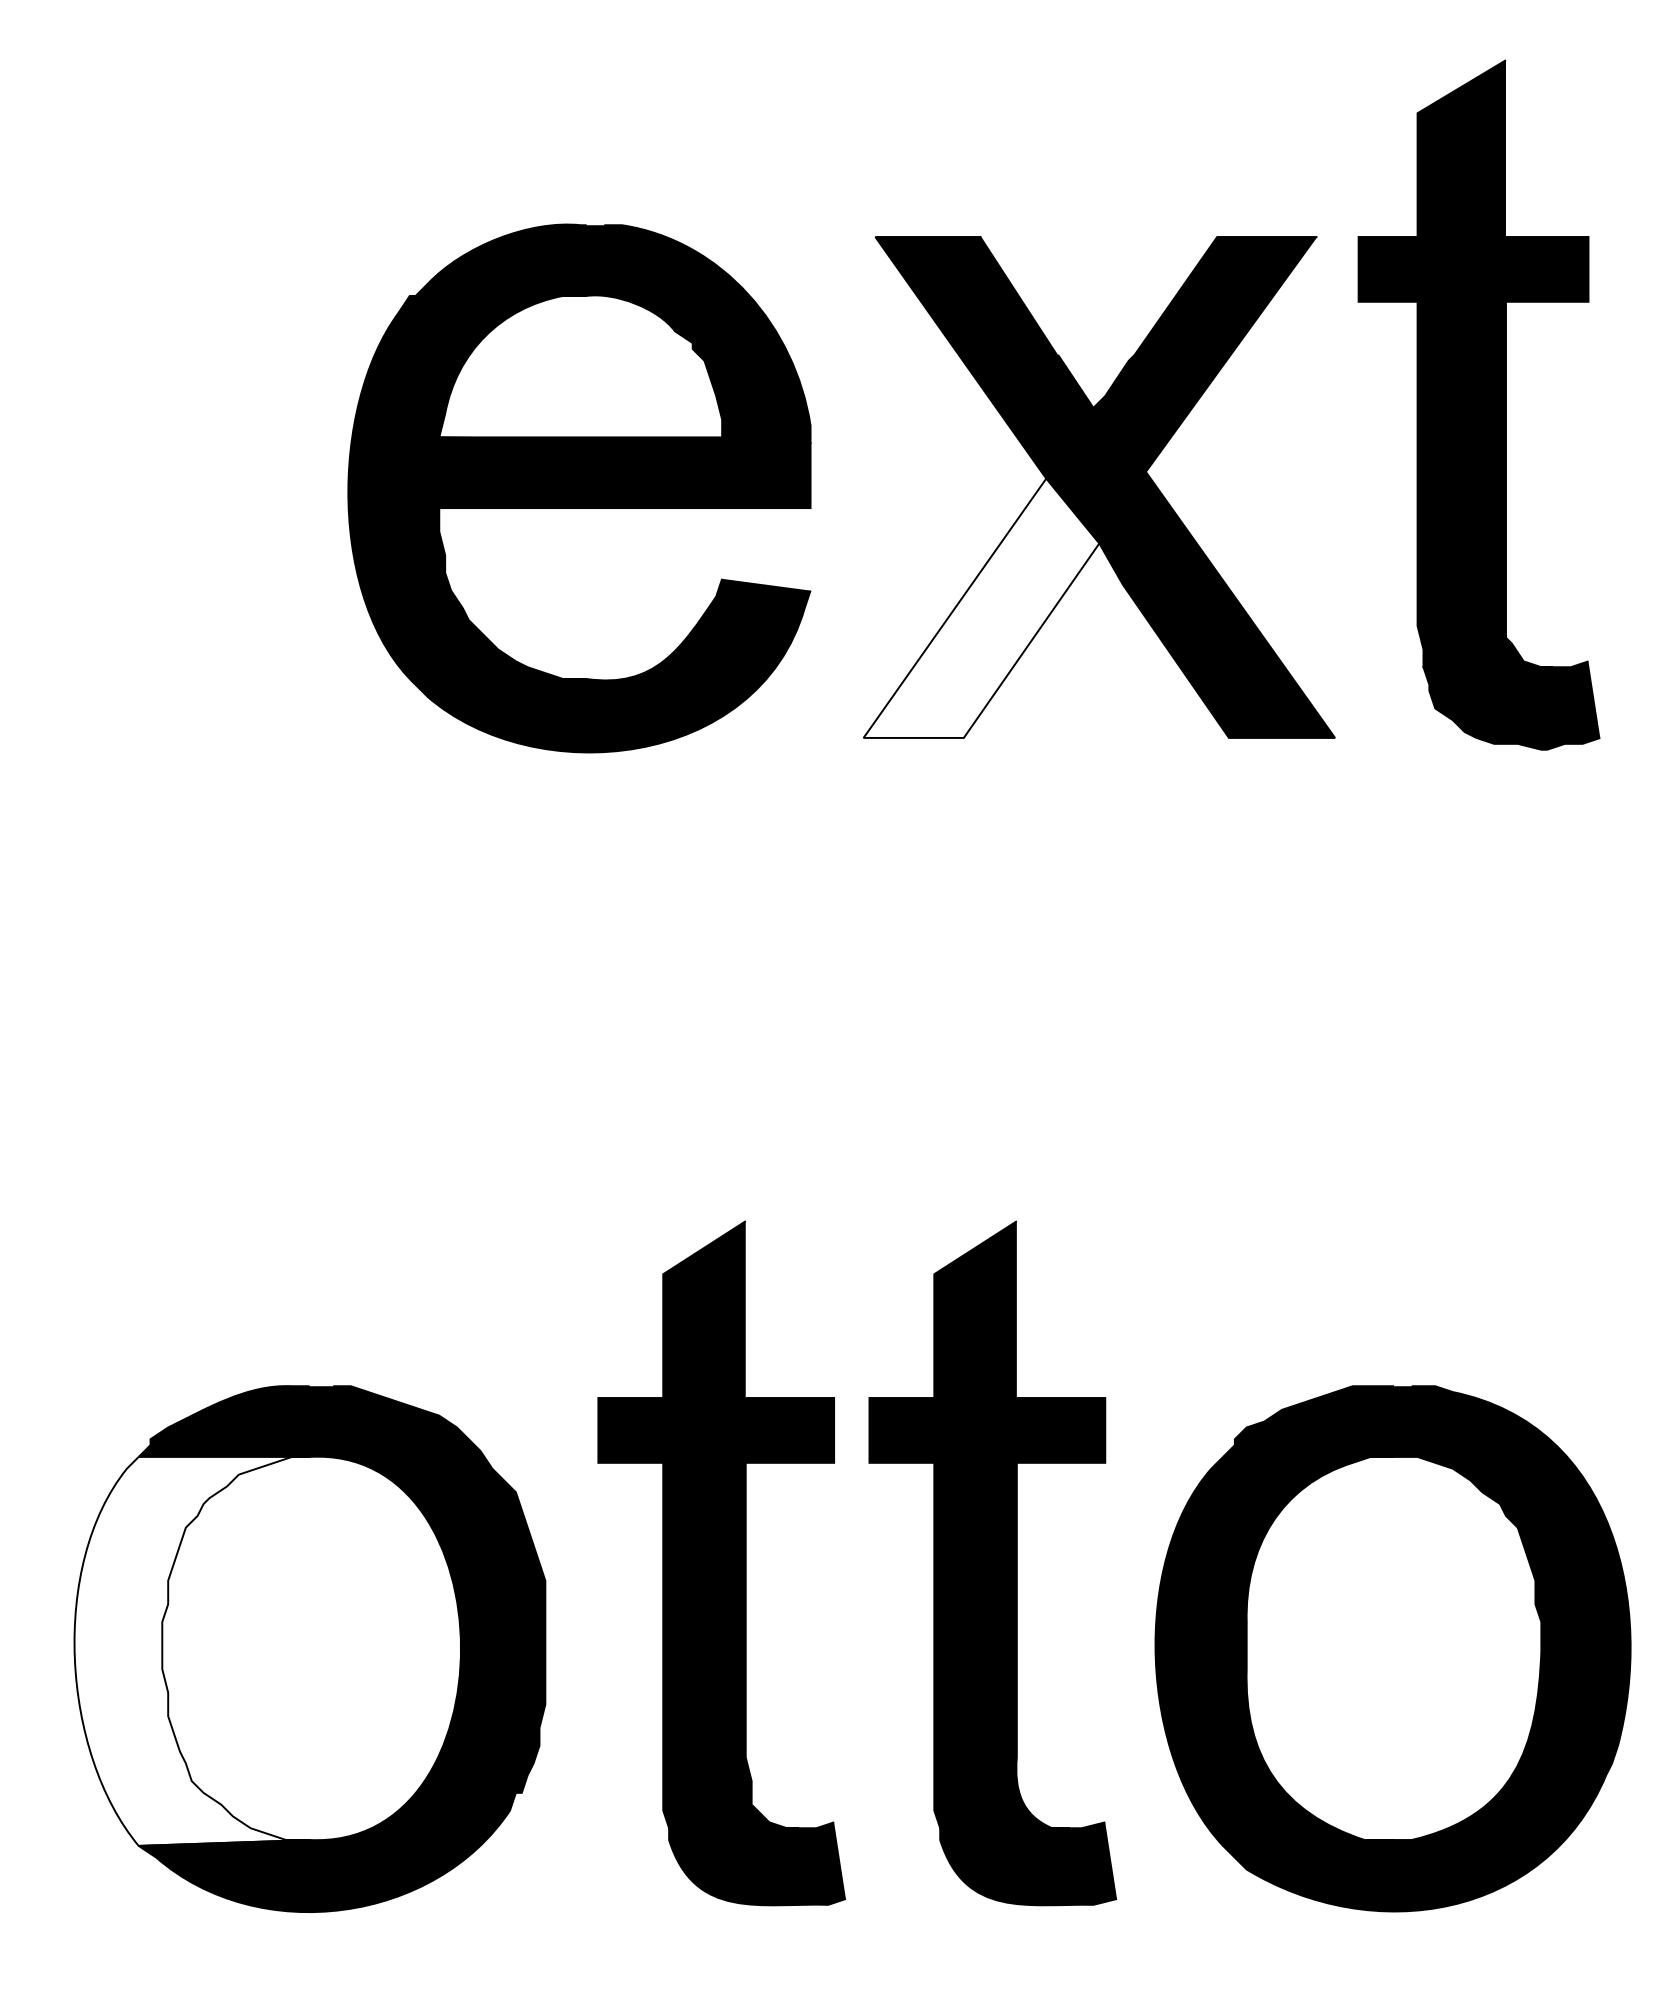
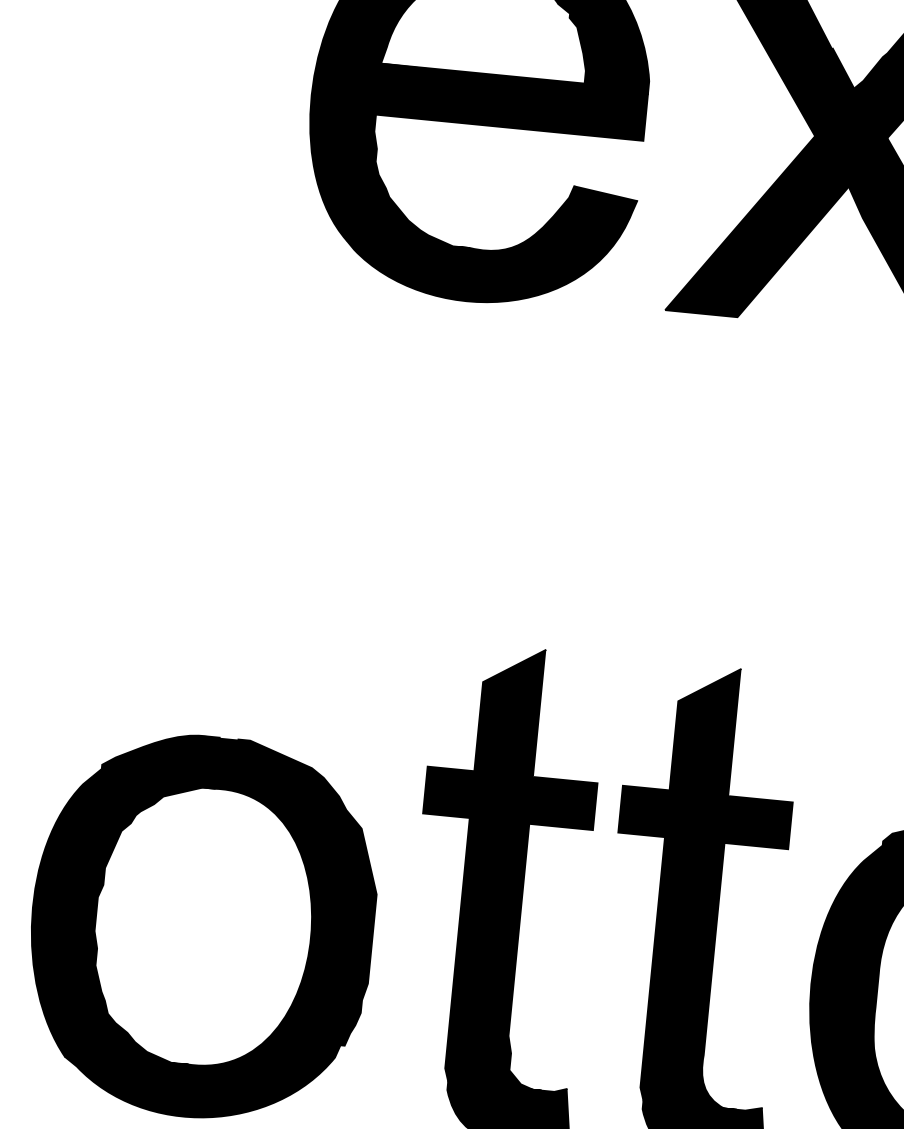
fill: (981, 607) -> (759, 224), added
fill: (191, 1650) -> (116, 919), added

